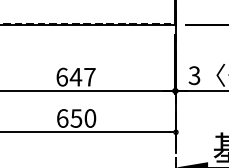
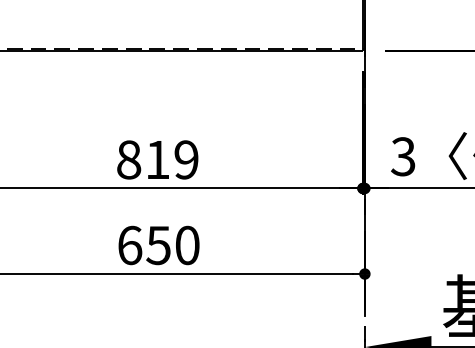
text: (75, 76) -> (156, 158), 647 -> 819

